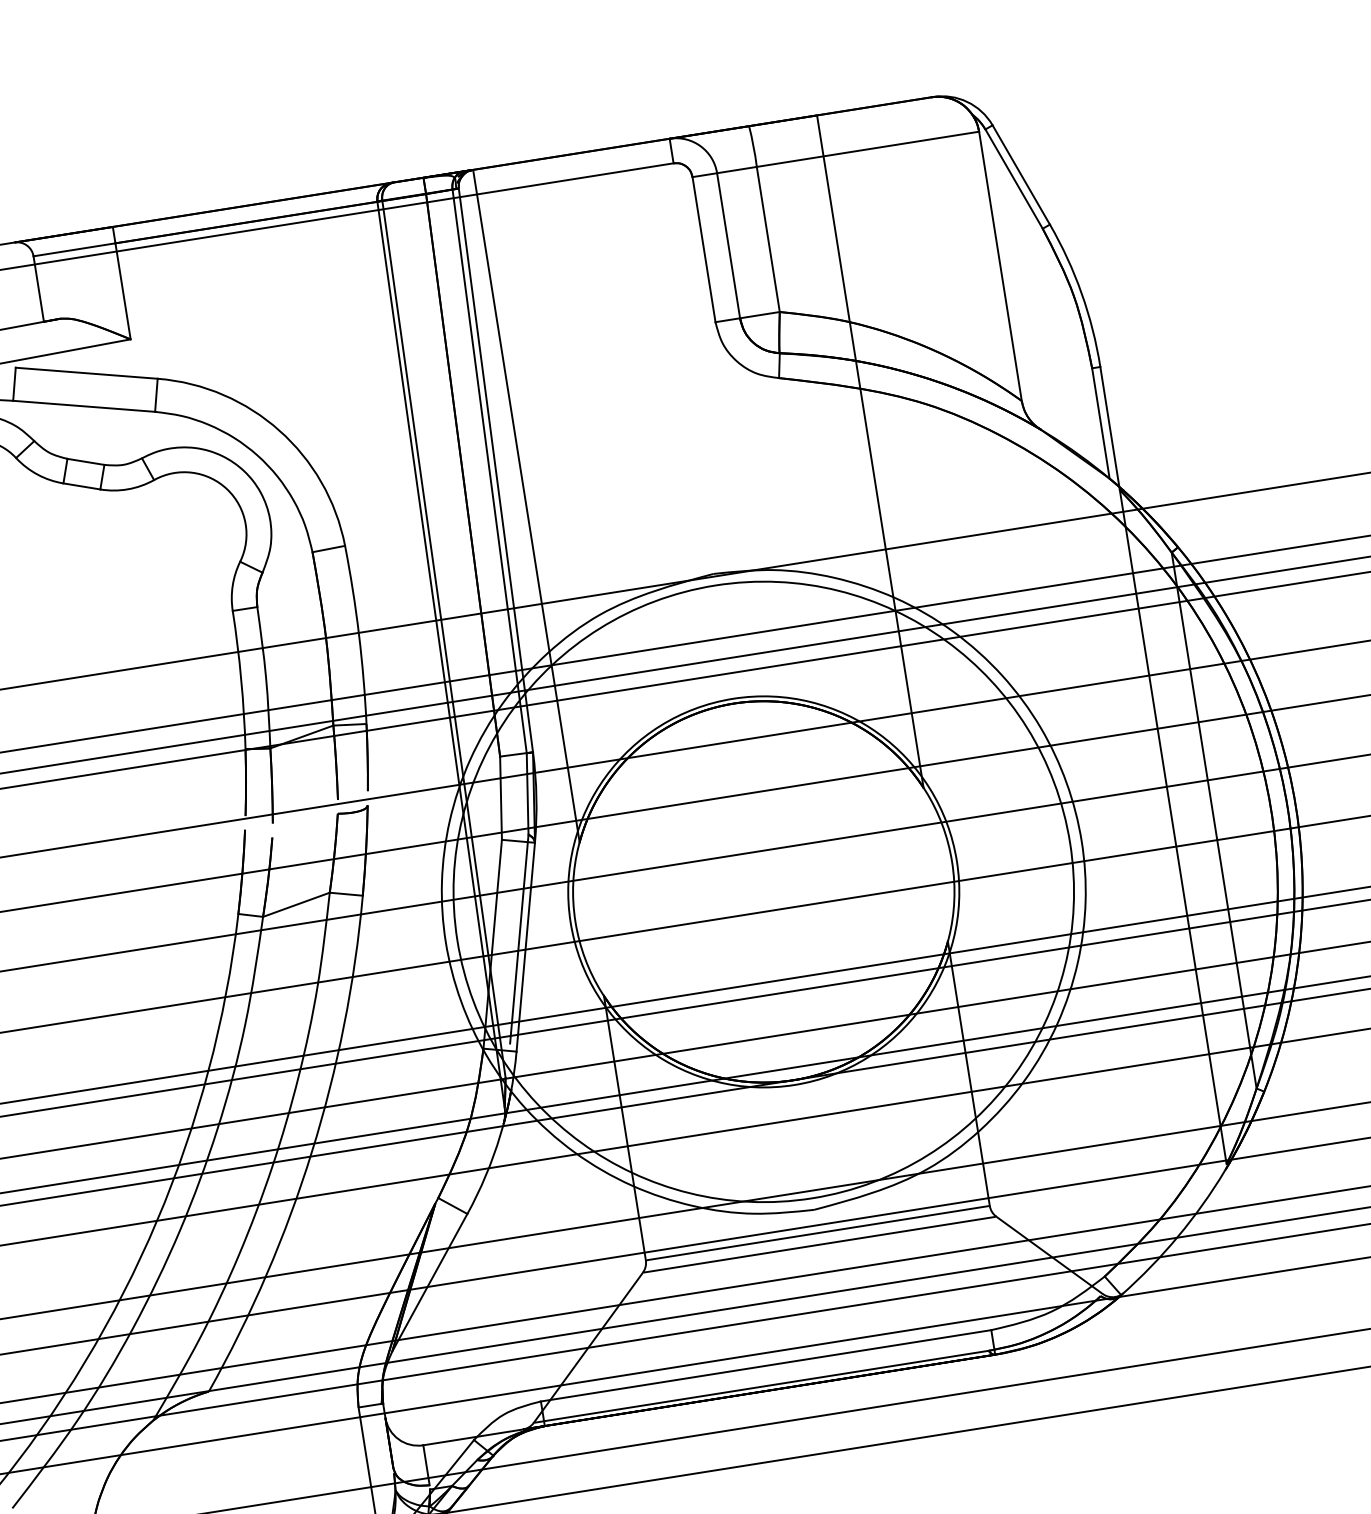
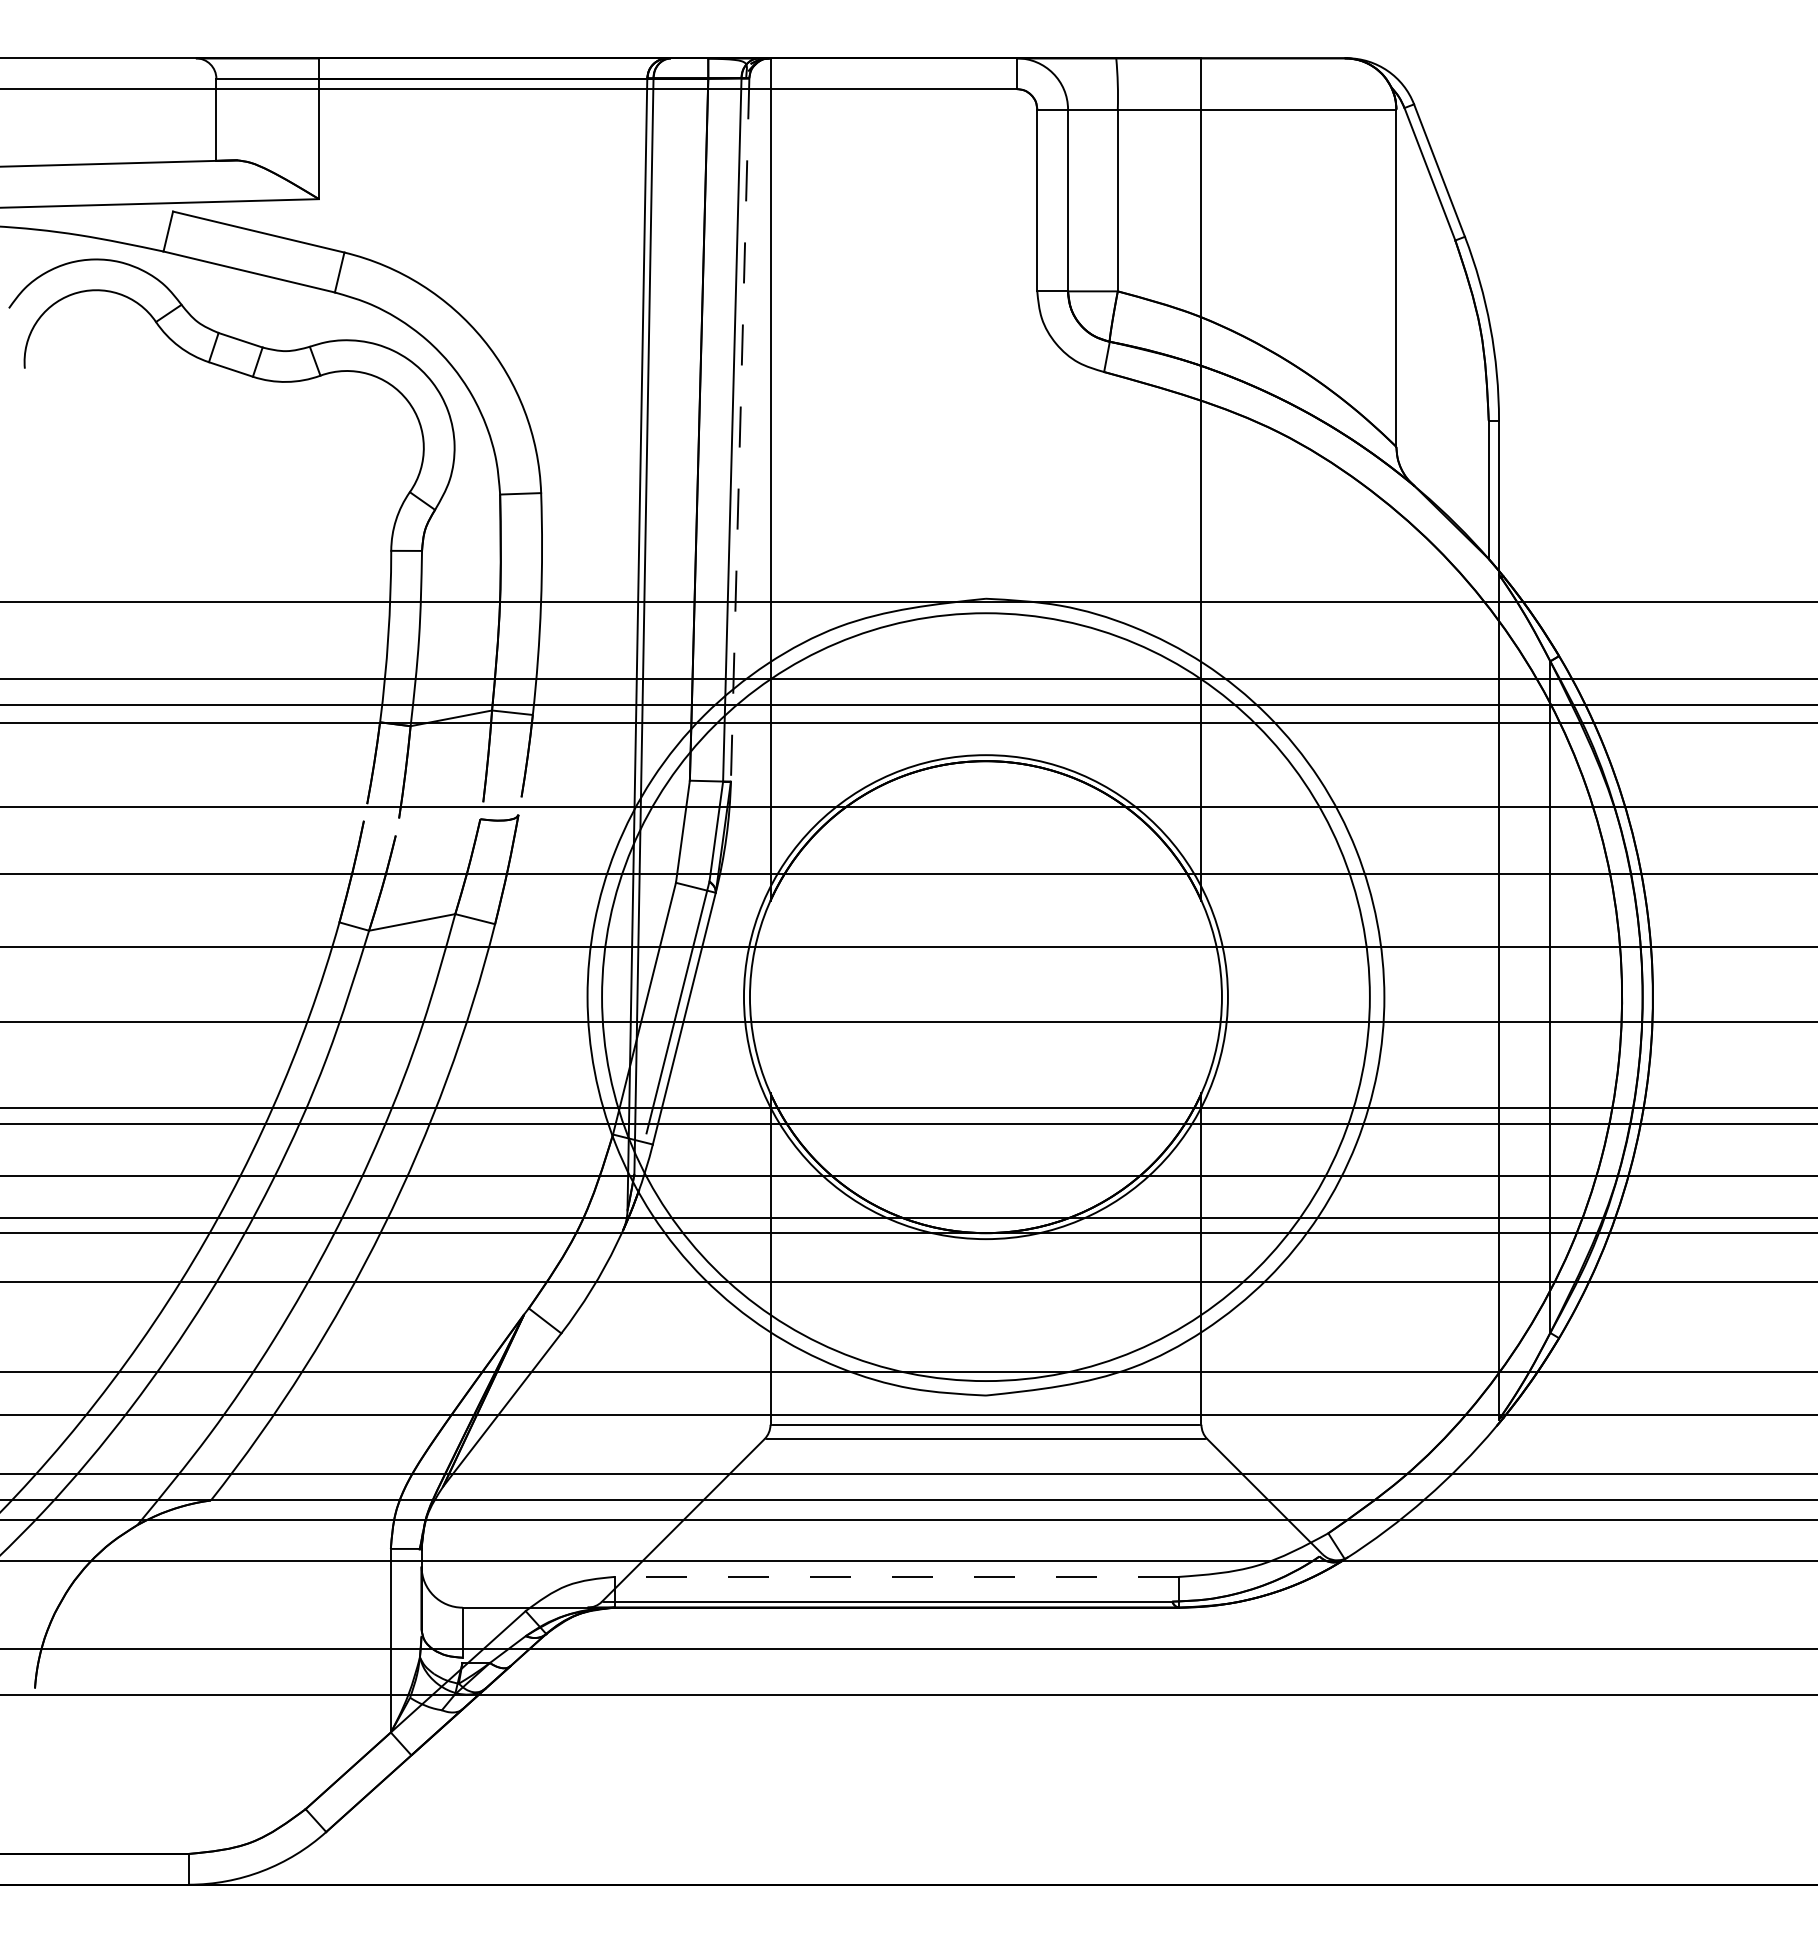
line: (496, 470) -> (740, 430), solid -> dashed
line: (765, 1365) -> (896, 1576), solid -> dashed

